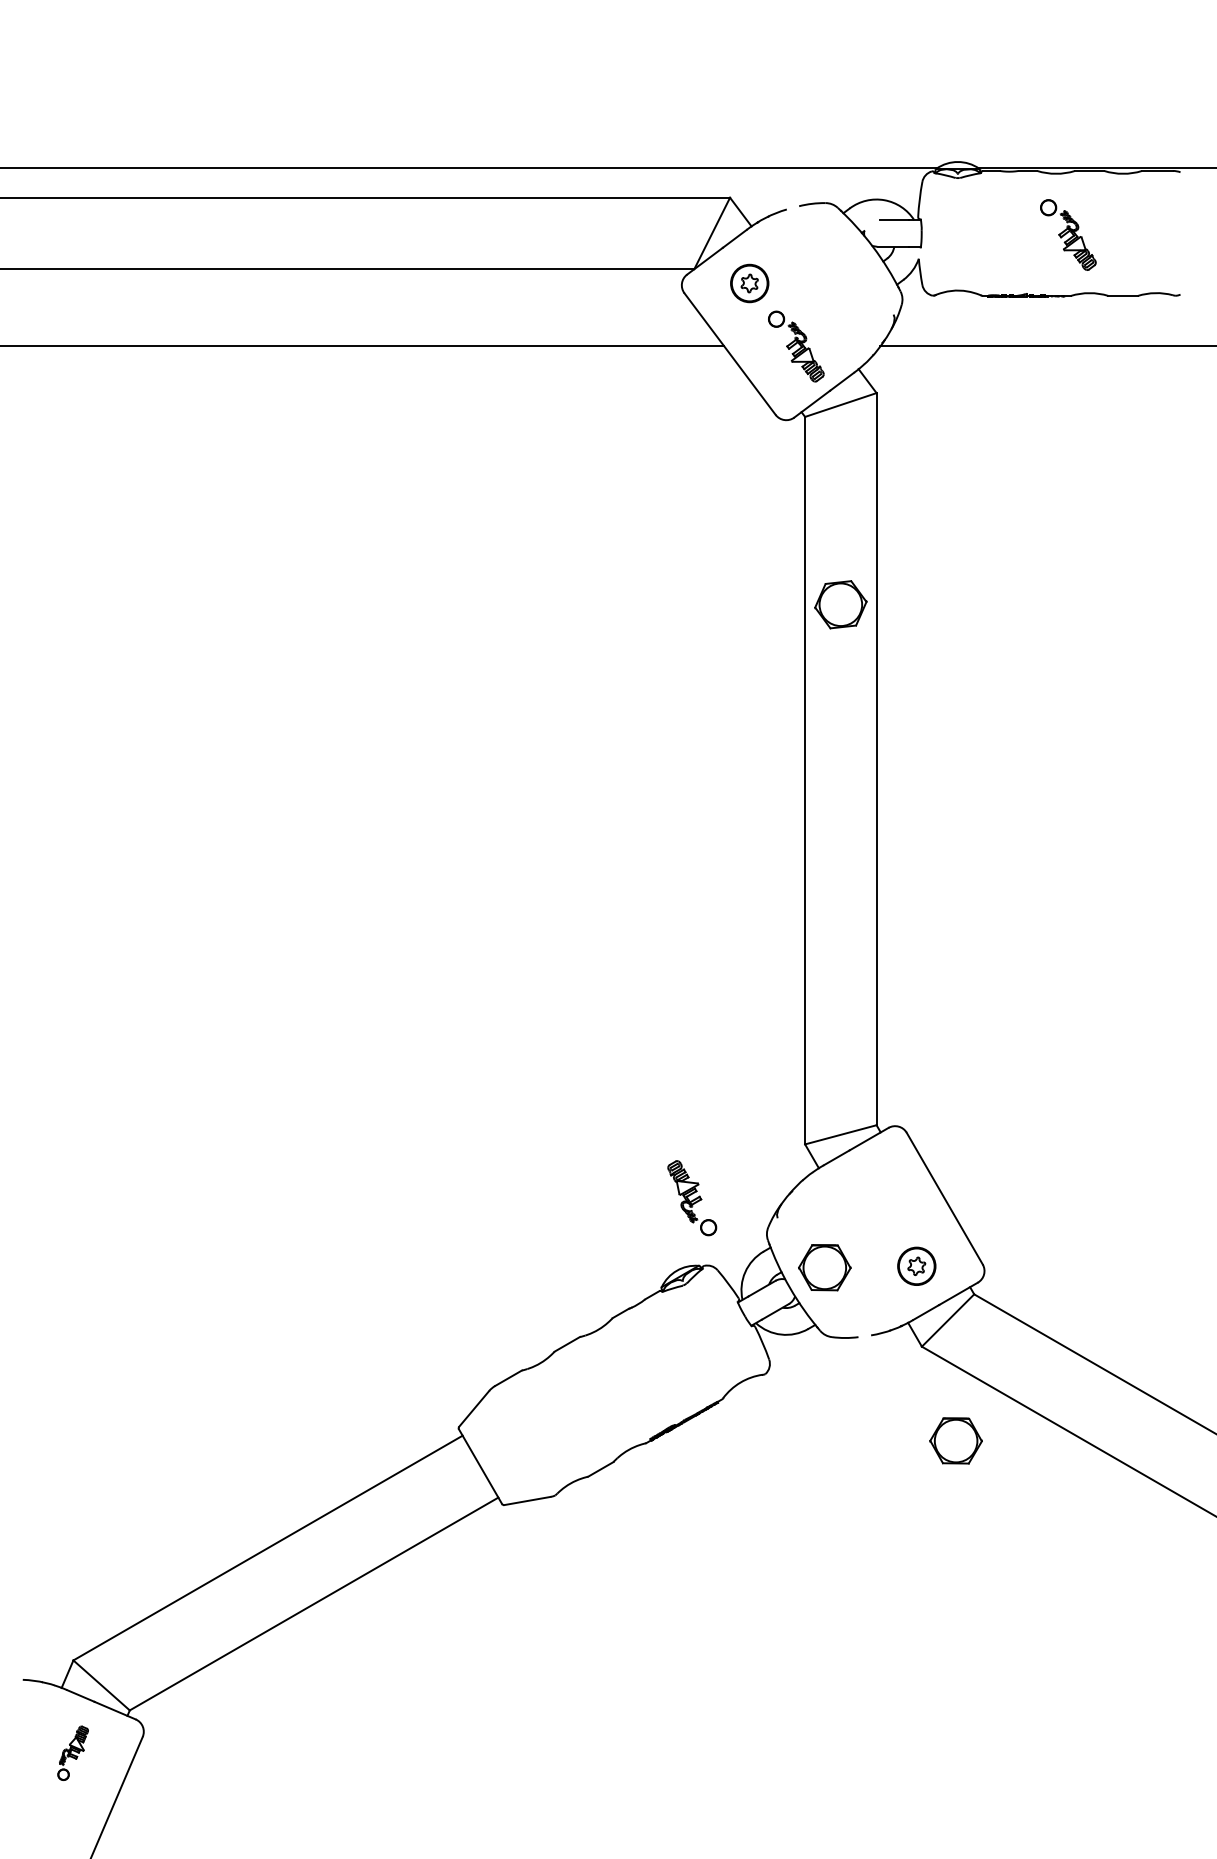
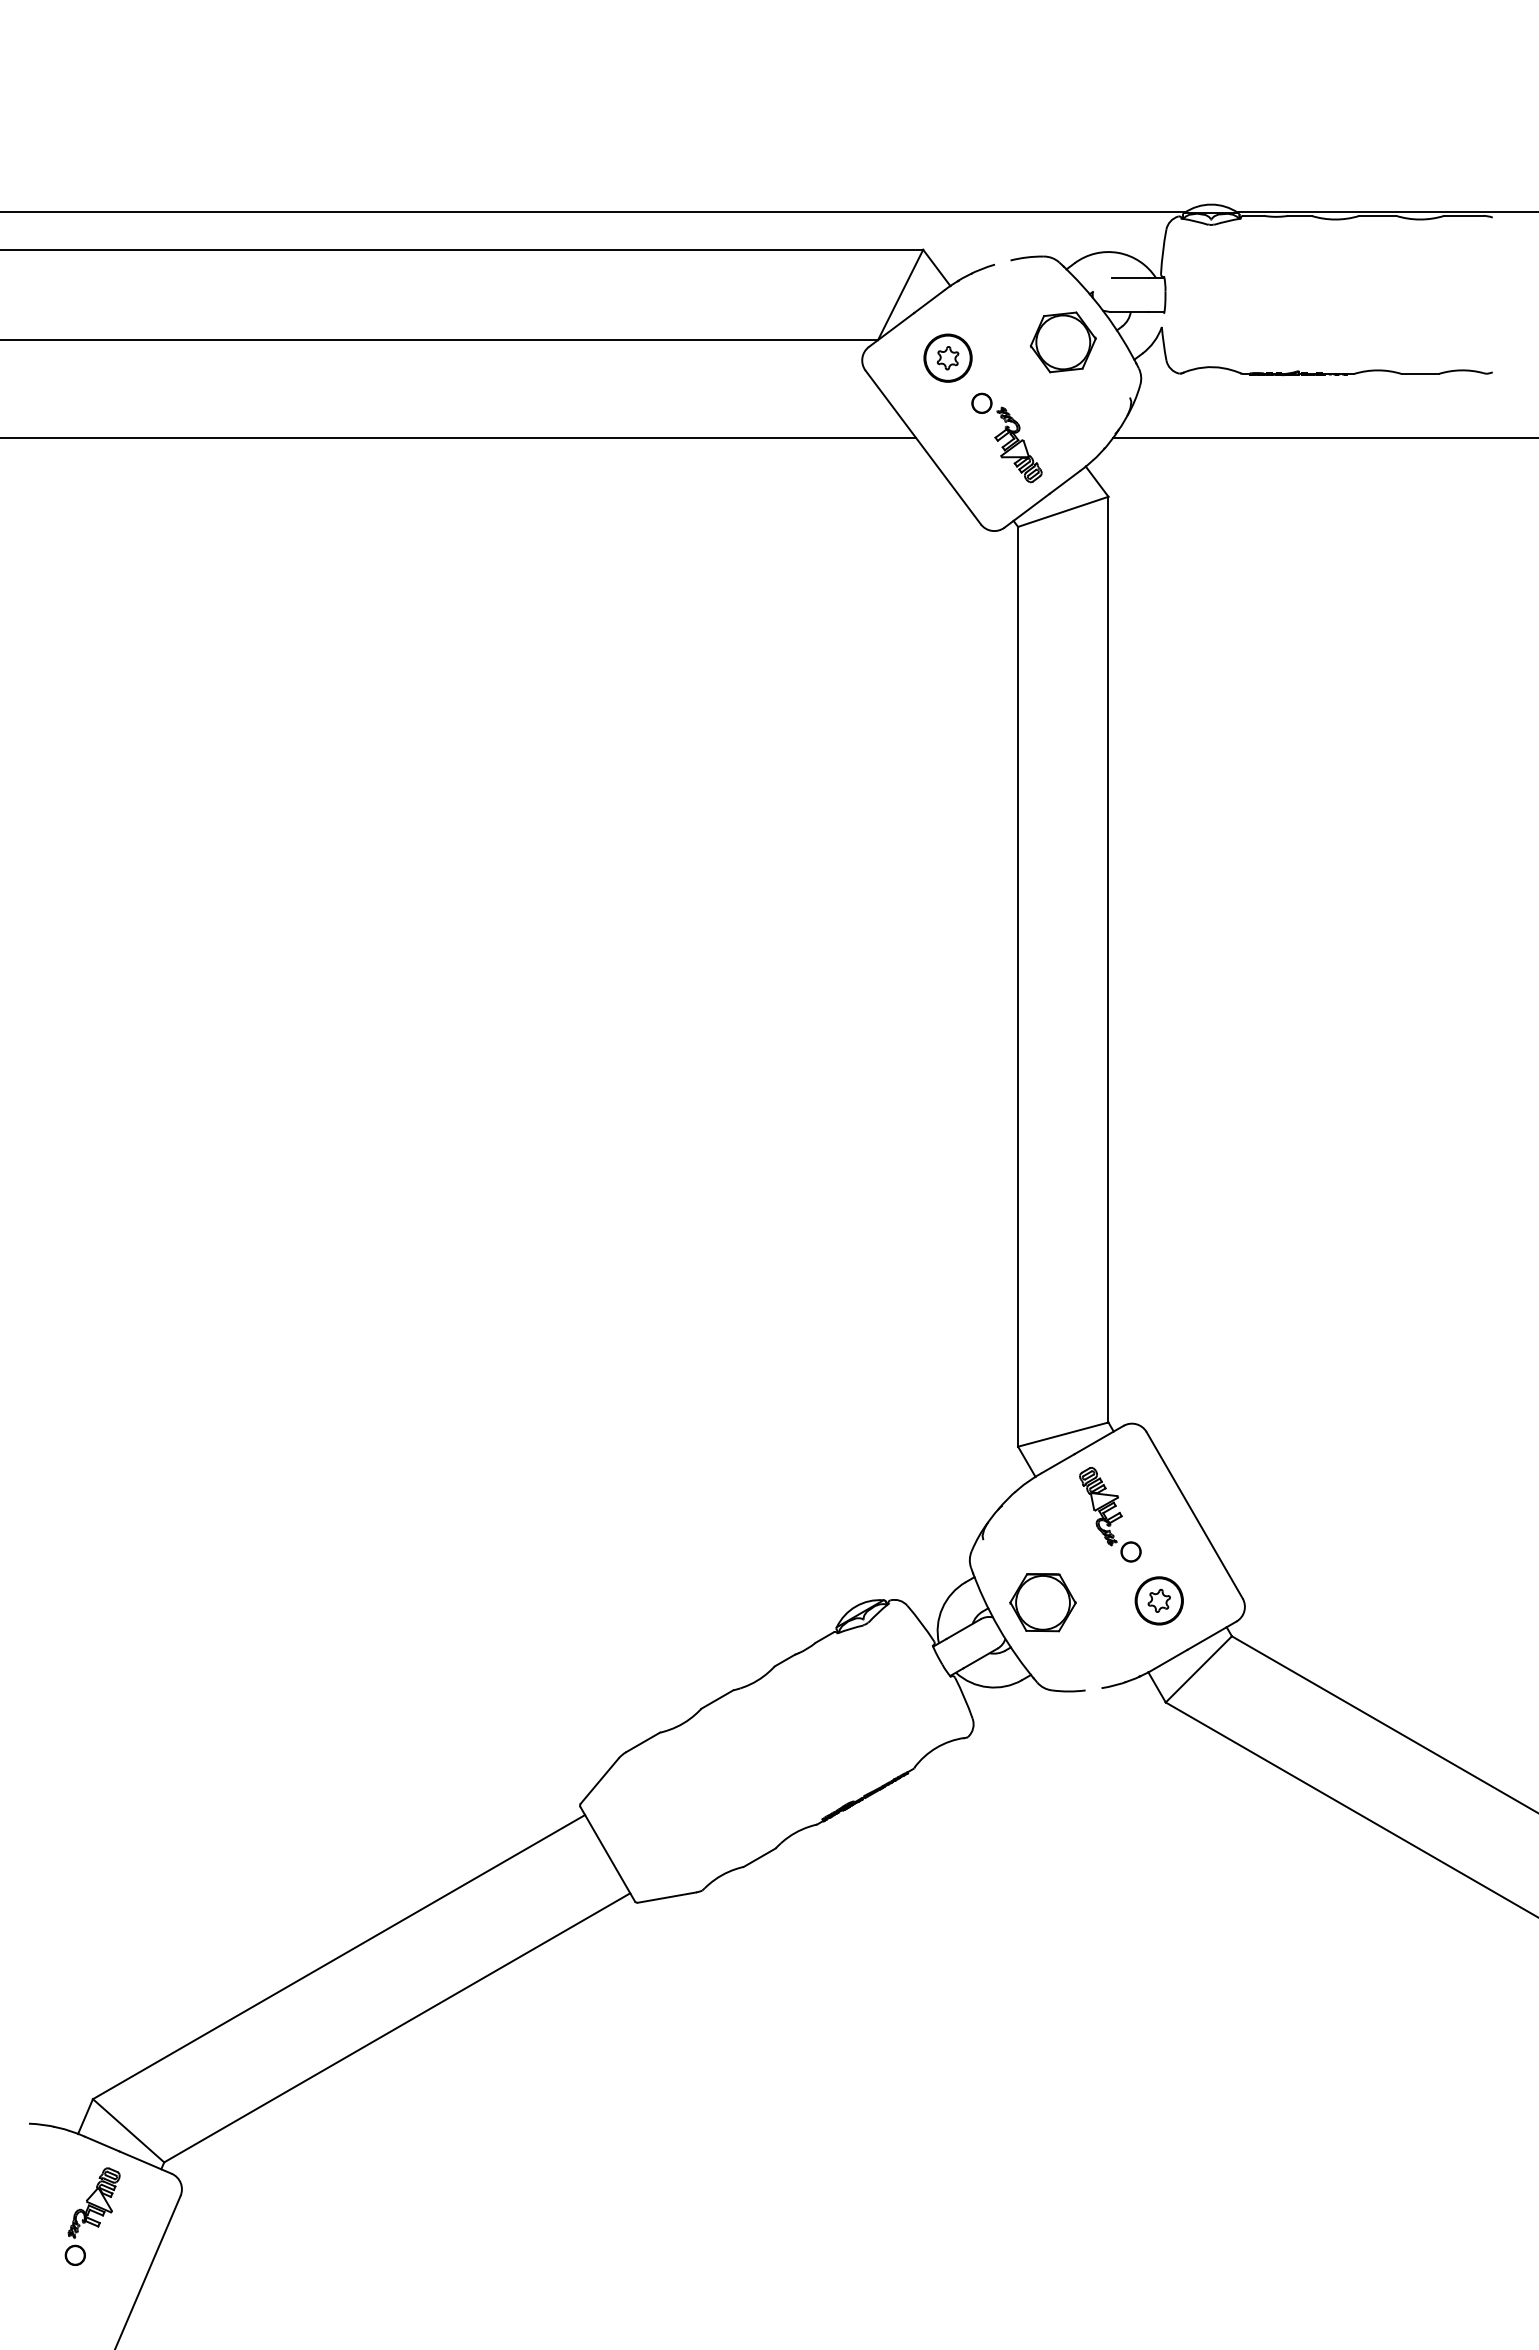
part: (1068, 234) -> (1350, 296), removed
part: (841, 604) -> (1063, 342), moved
part: (692, 1198) -> (1110, 1514), moved
part: (955, 1440) -> (1208, 1821), removed
part: (73, 1753) -> (92, 2216), size x1.43

